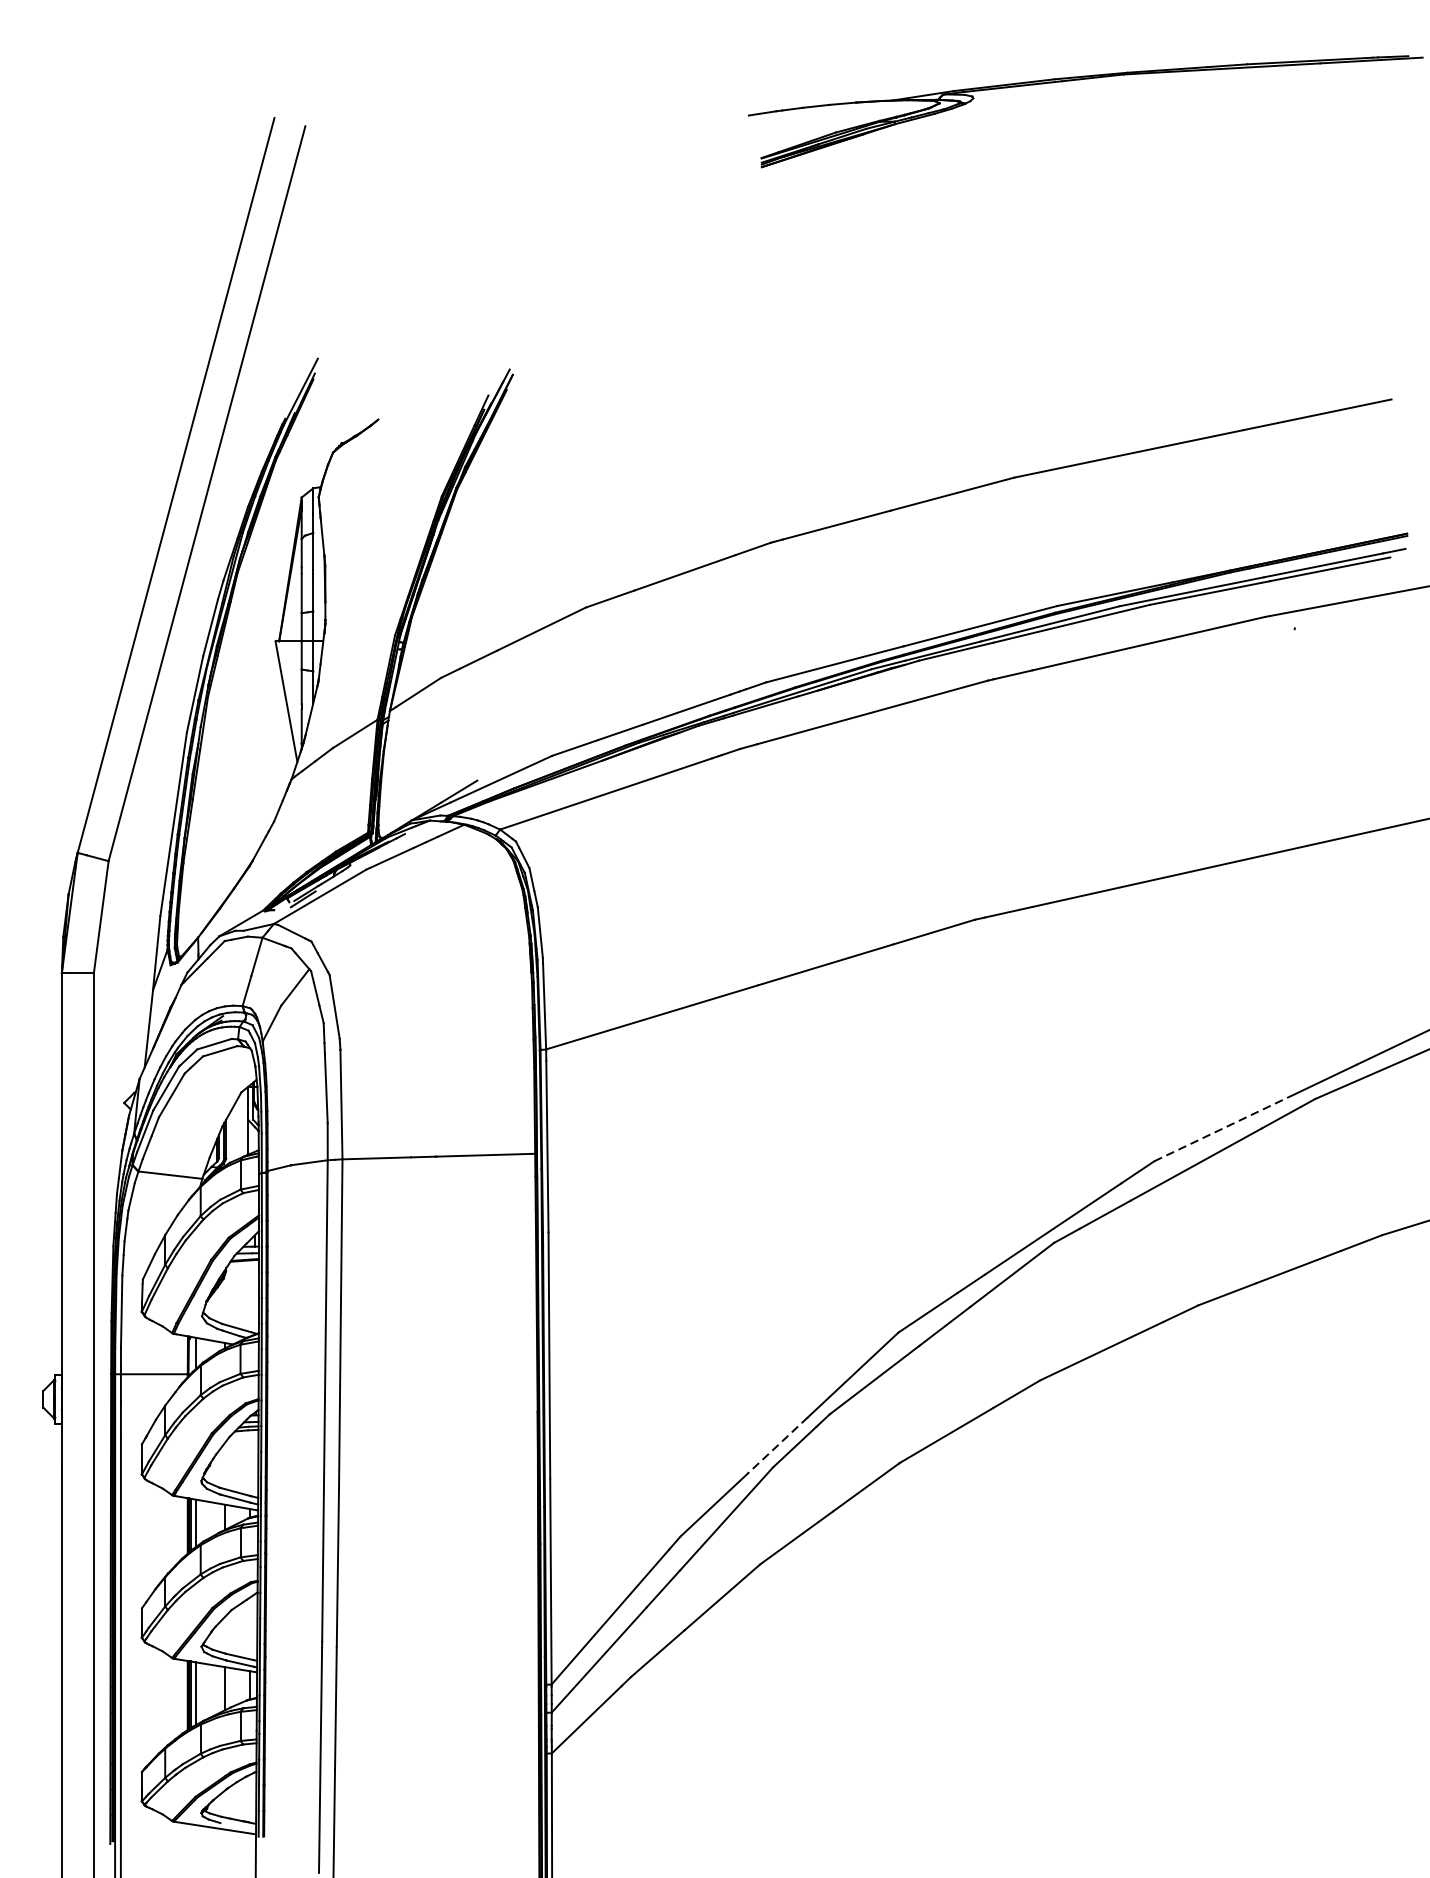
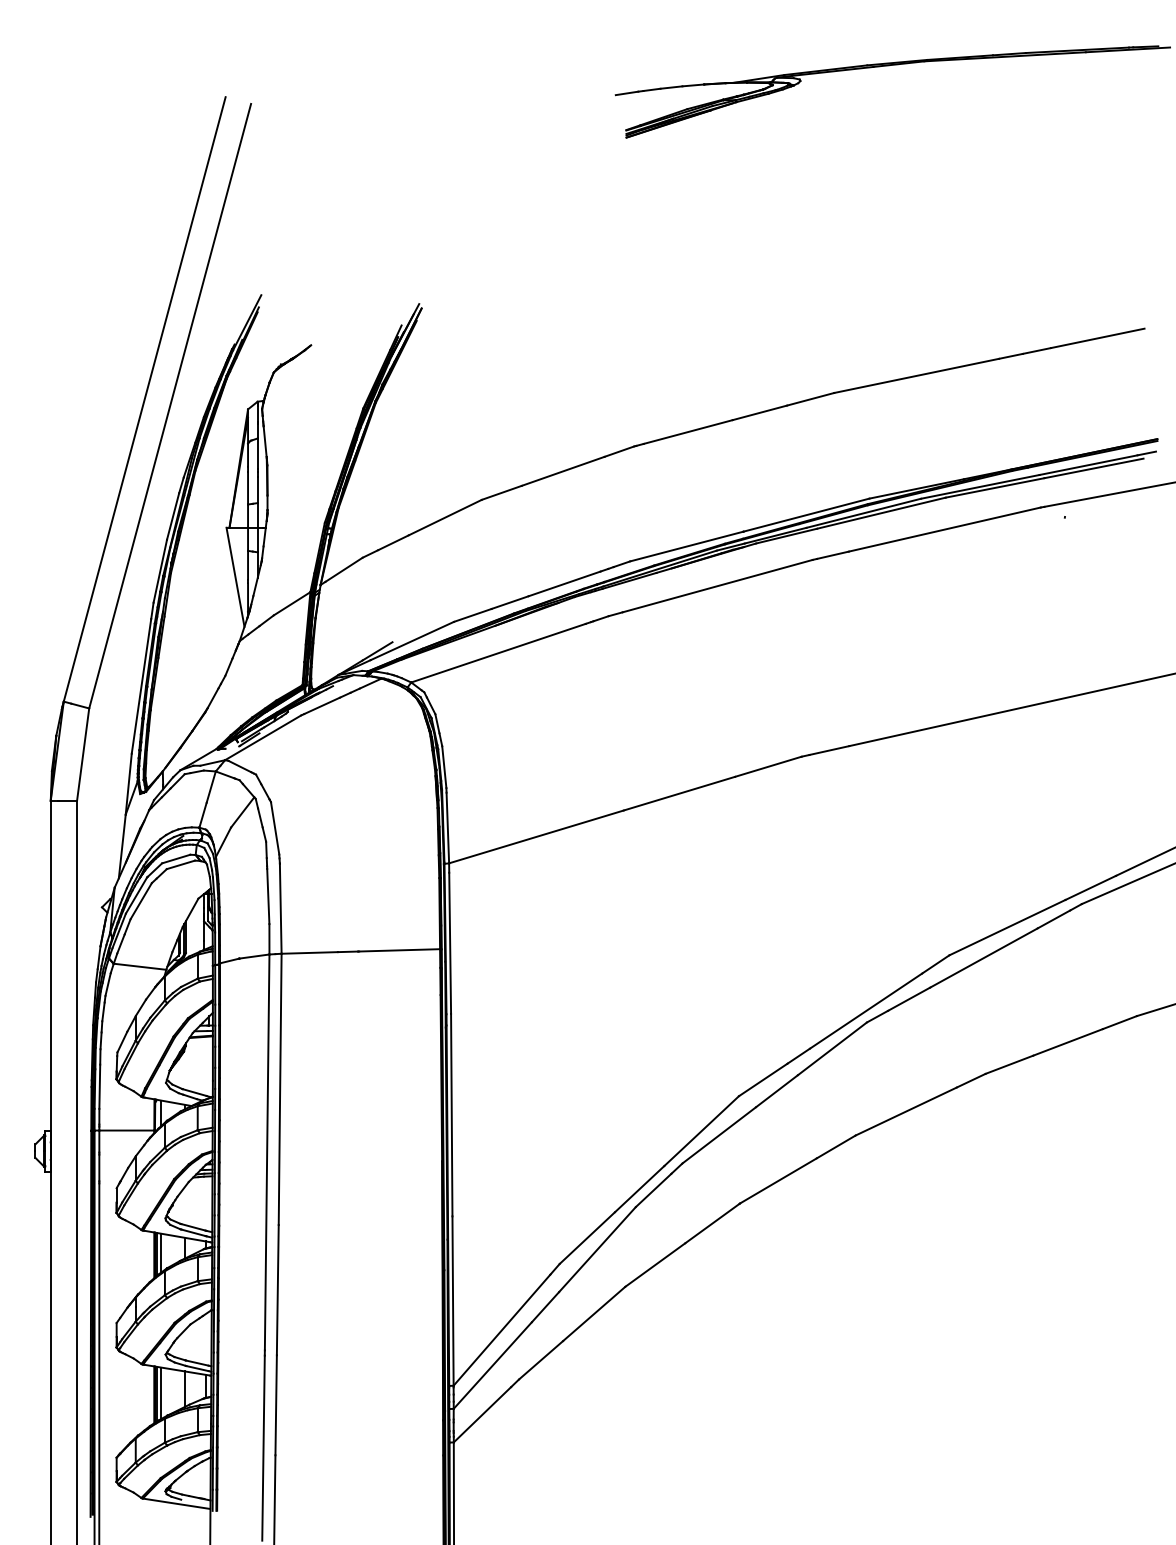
line: (1224, 1127) -> (1007, 927), dashed -> solid
line: (777, 1445) -> (639, 1189), dashed -> solid

